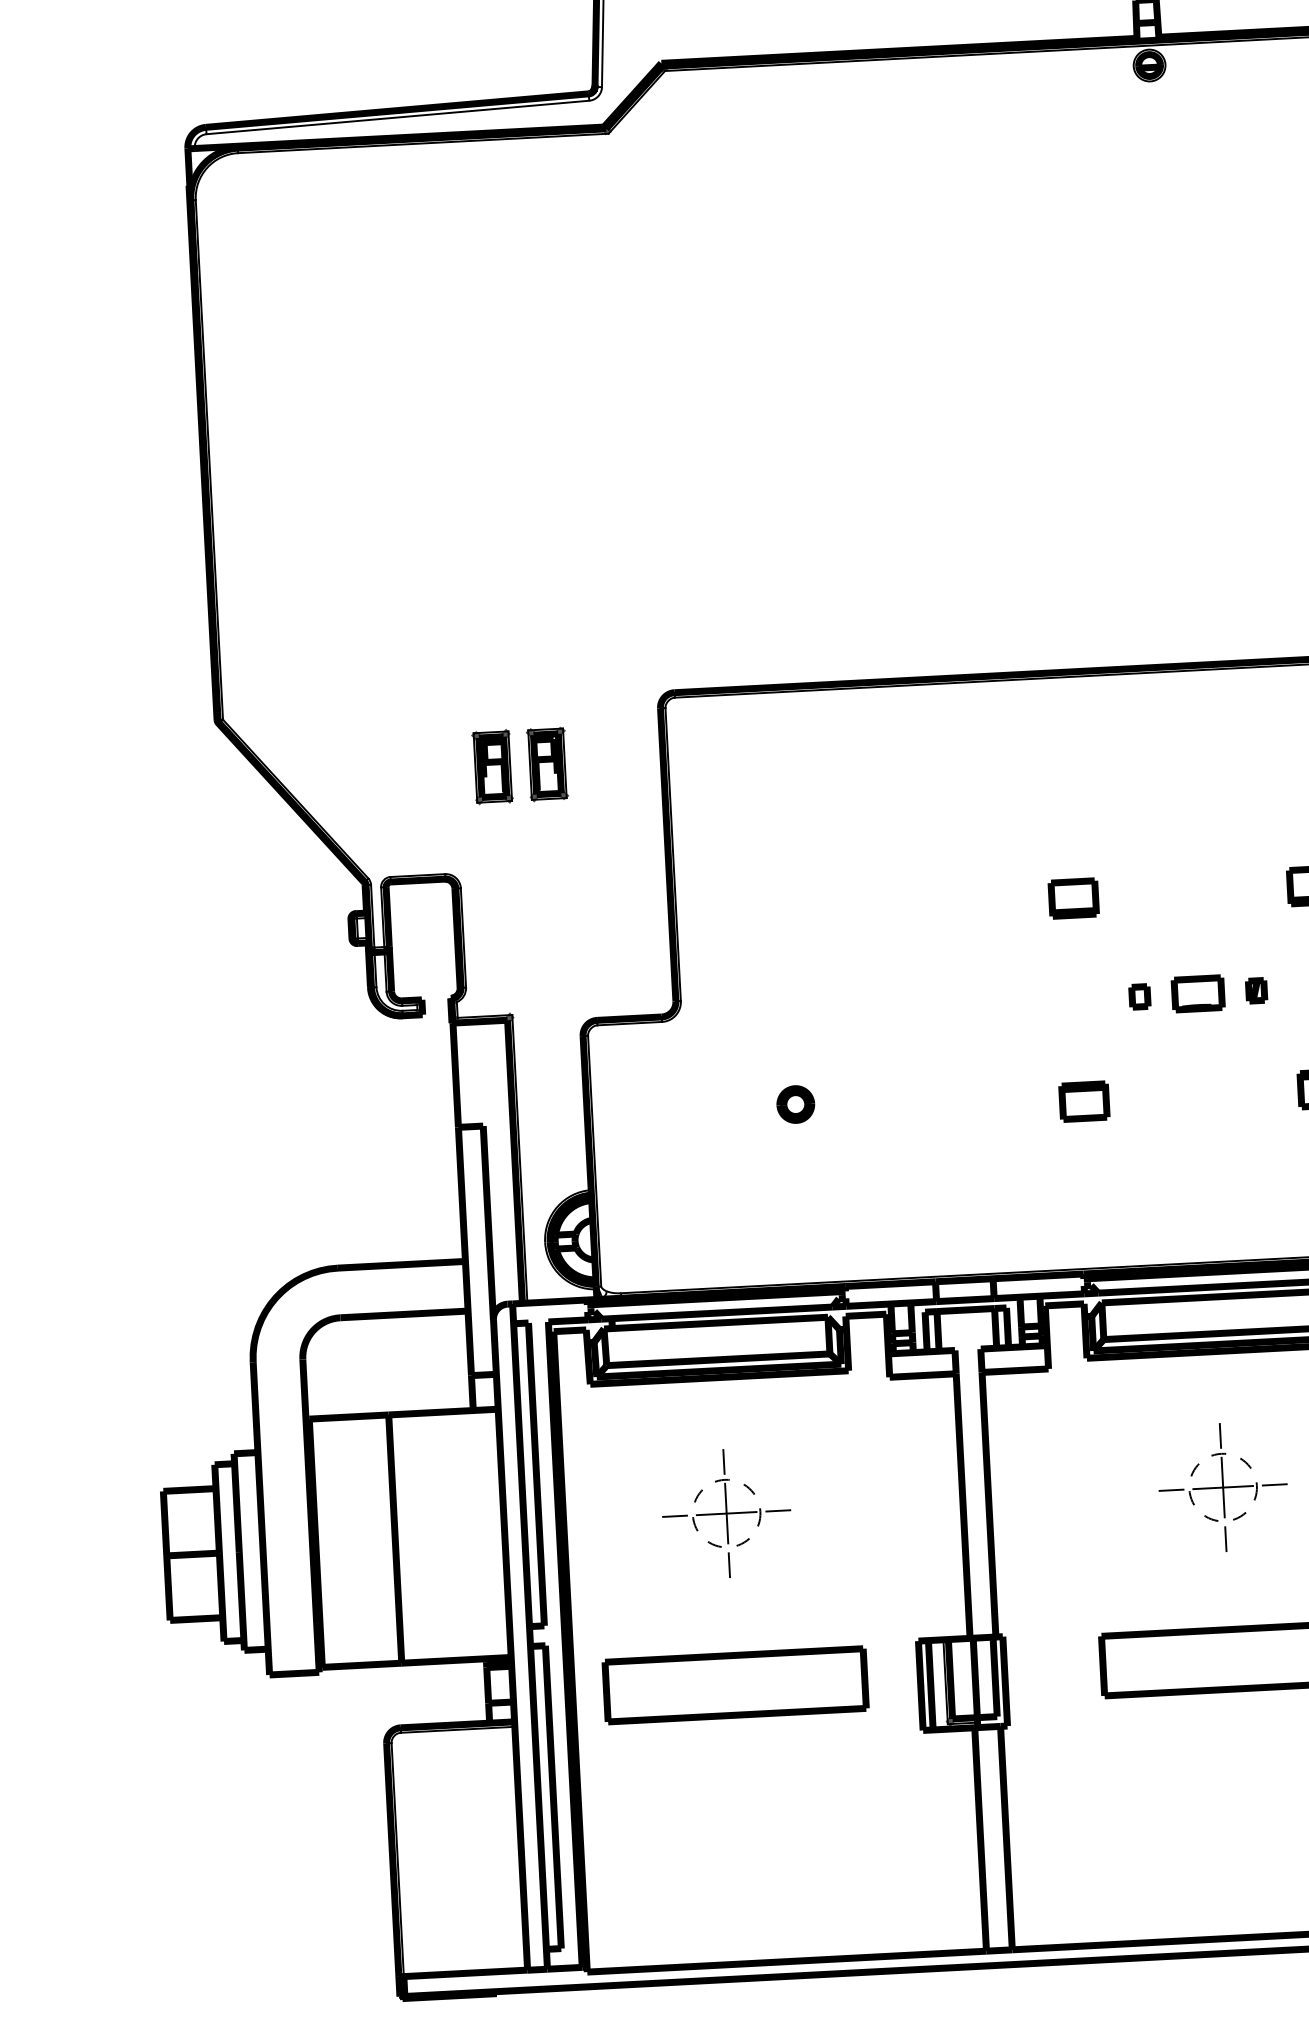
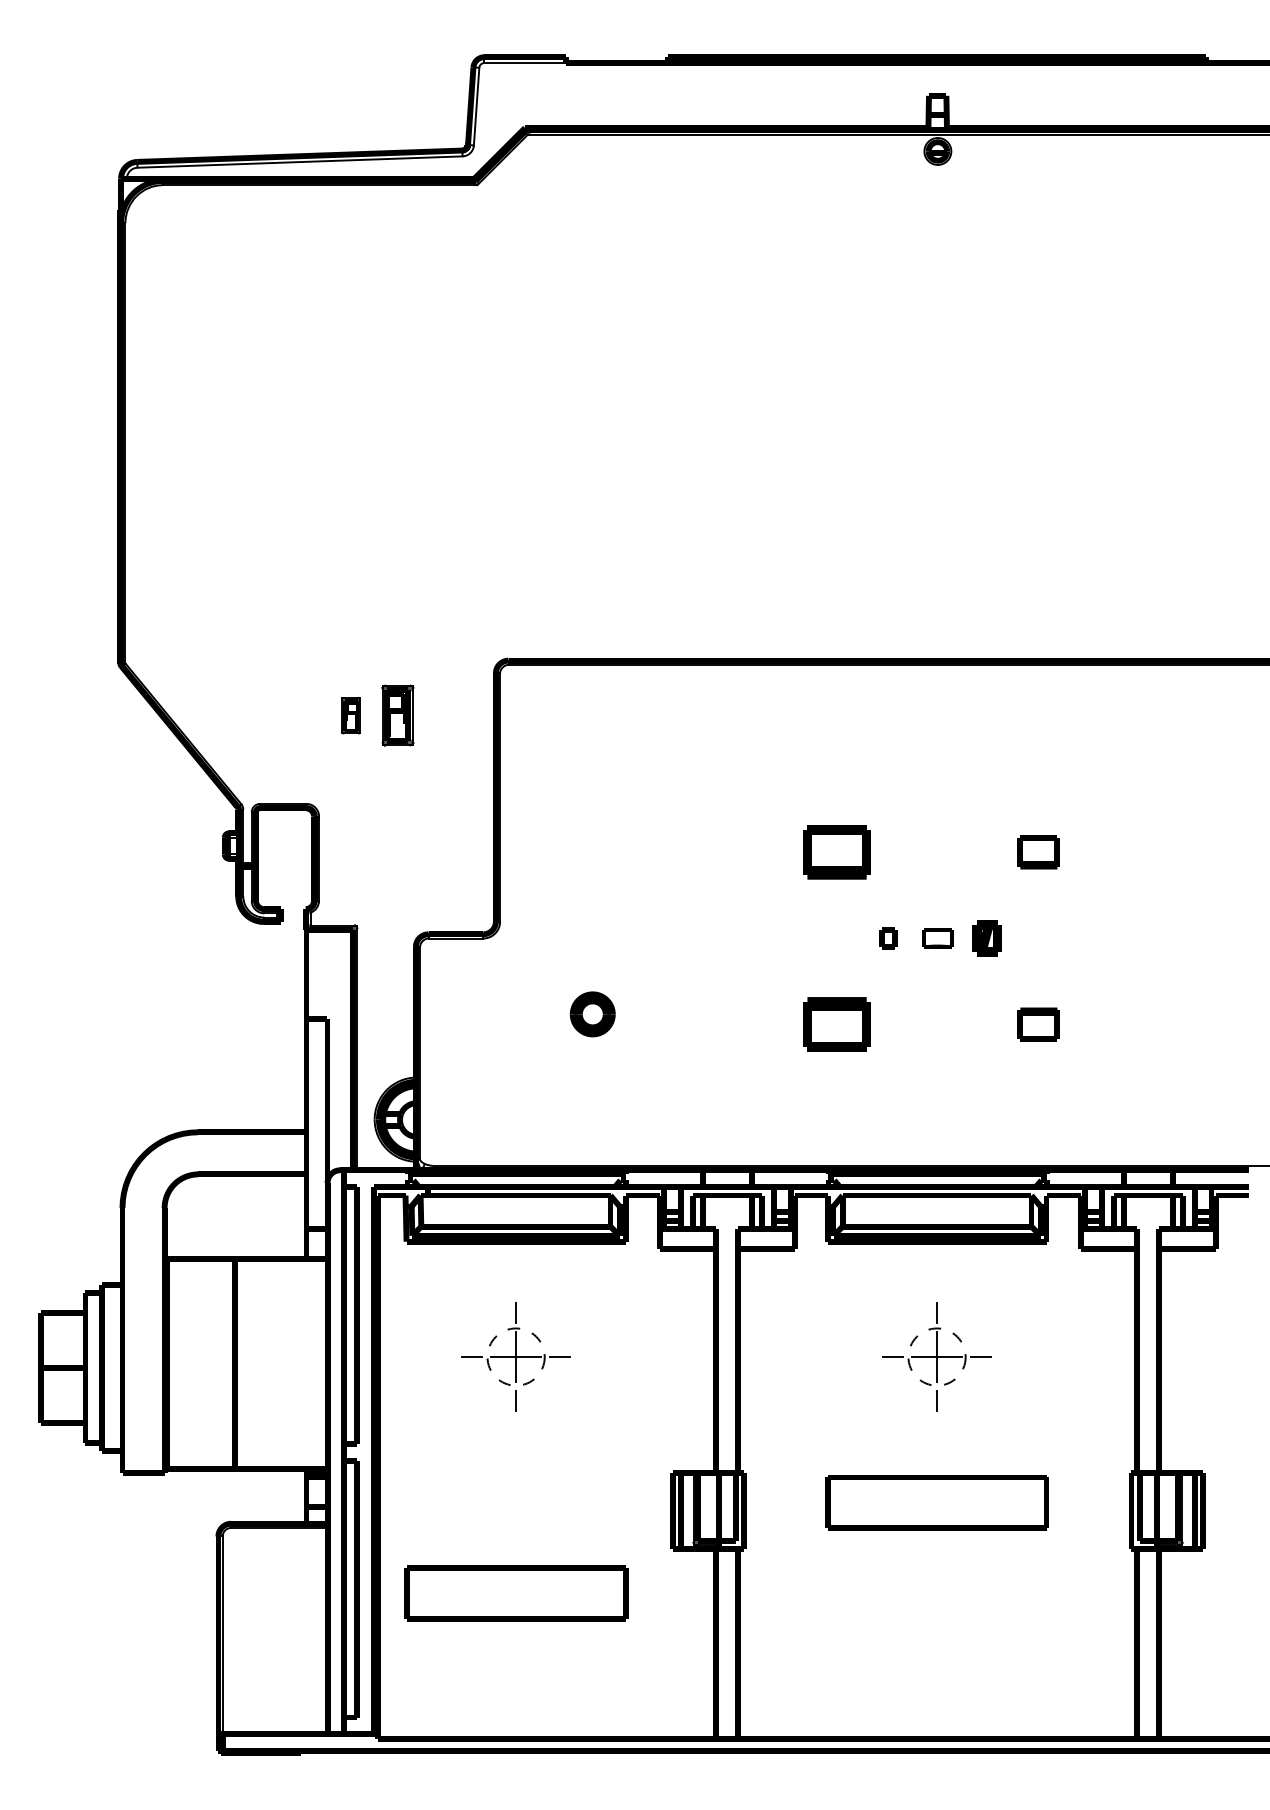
part: (491, 767) -> (350, 715), size x0.6
part: (1073, 898) -> (836, 852), size x1.6
part: (1256, 990) -> (987, 938), size x1.6
part: (1197, 993) -> (937, 938), size x0.7
part: (1083, 1101) -> (836, 1024), size x1.6
part: (795, 1103) -> (592, 1013), size x1.4
part: (736, 1685) -> (516, 1593), moved

